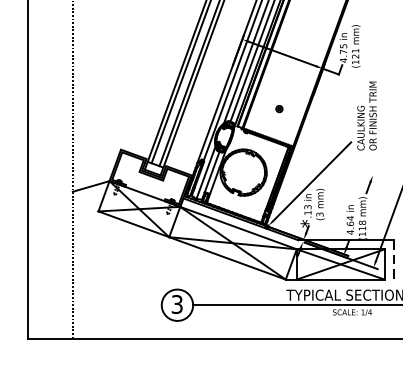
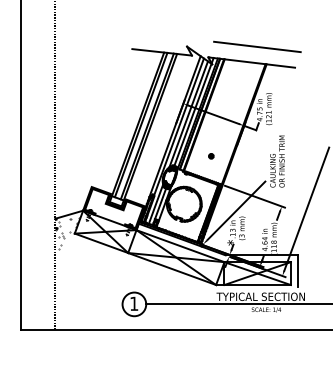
line: (336, 162) -> (254, 196), added
hatch: (88, 211) -> (67, 233), added
line: (393, 261) -> (297, 271), dashed -> solid
text: (177, 304) -> (134, 303), 3 -> 1

